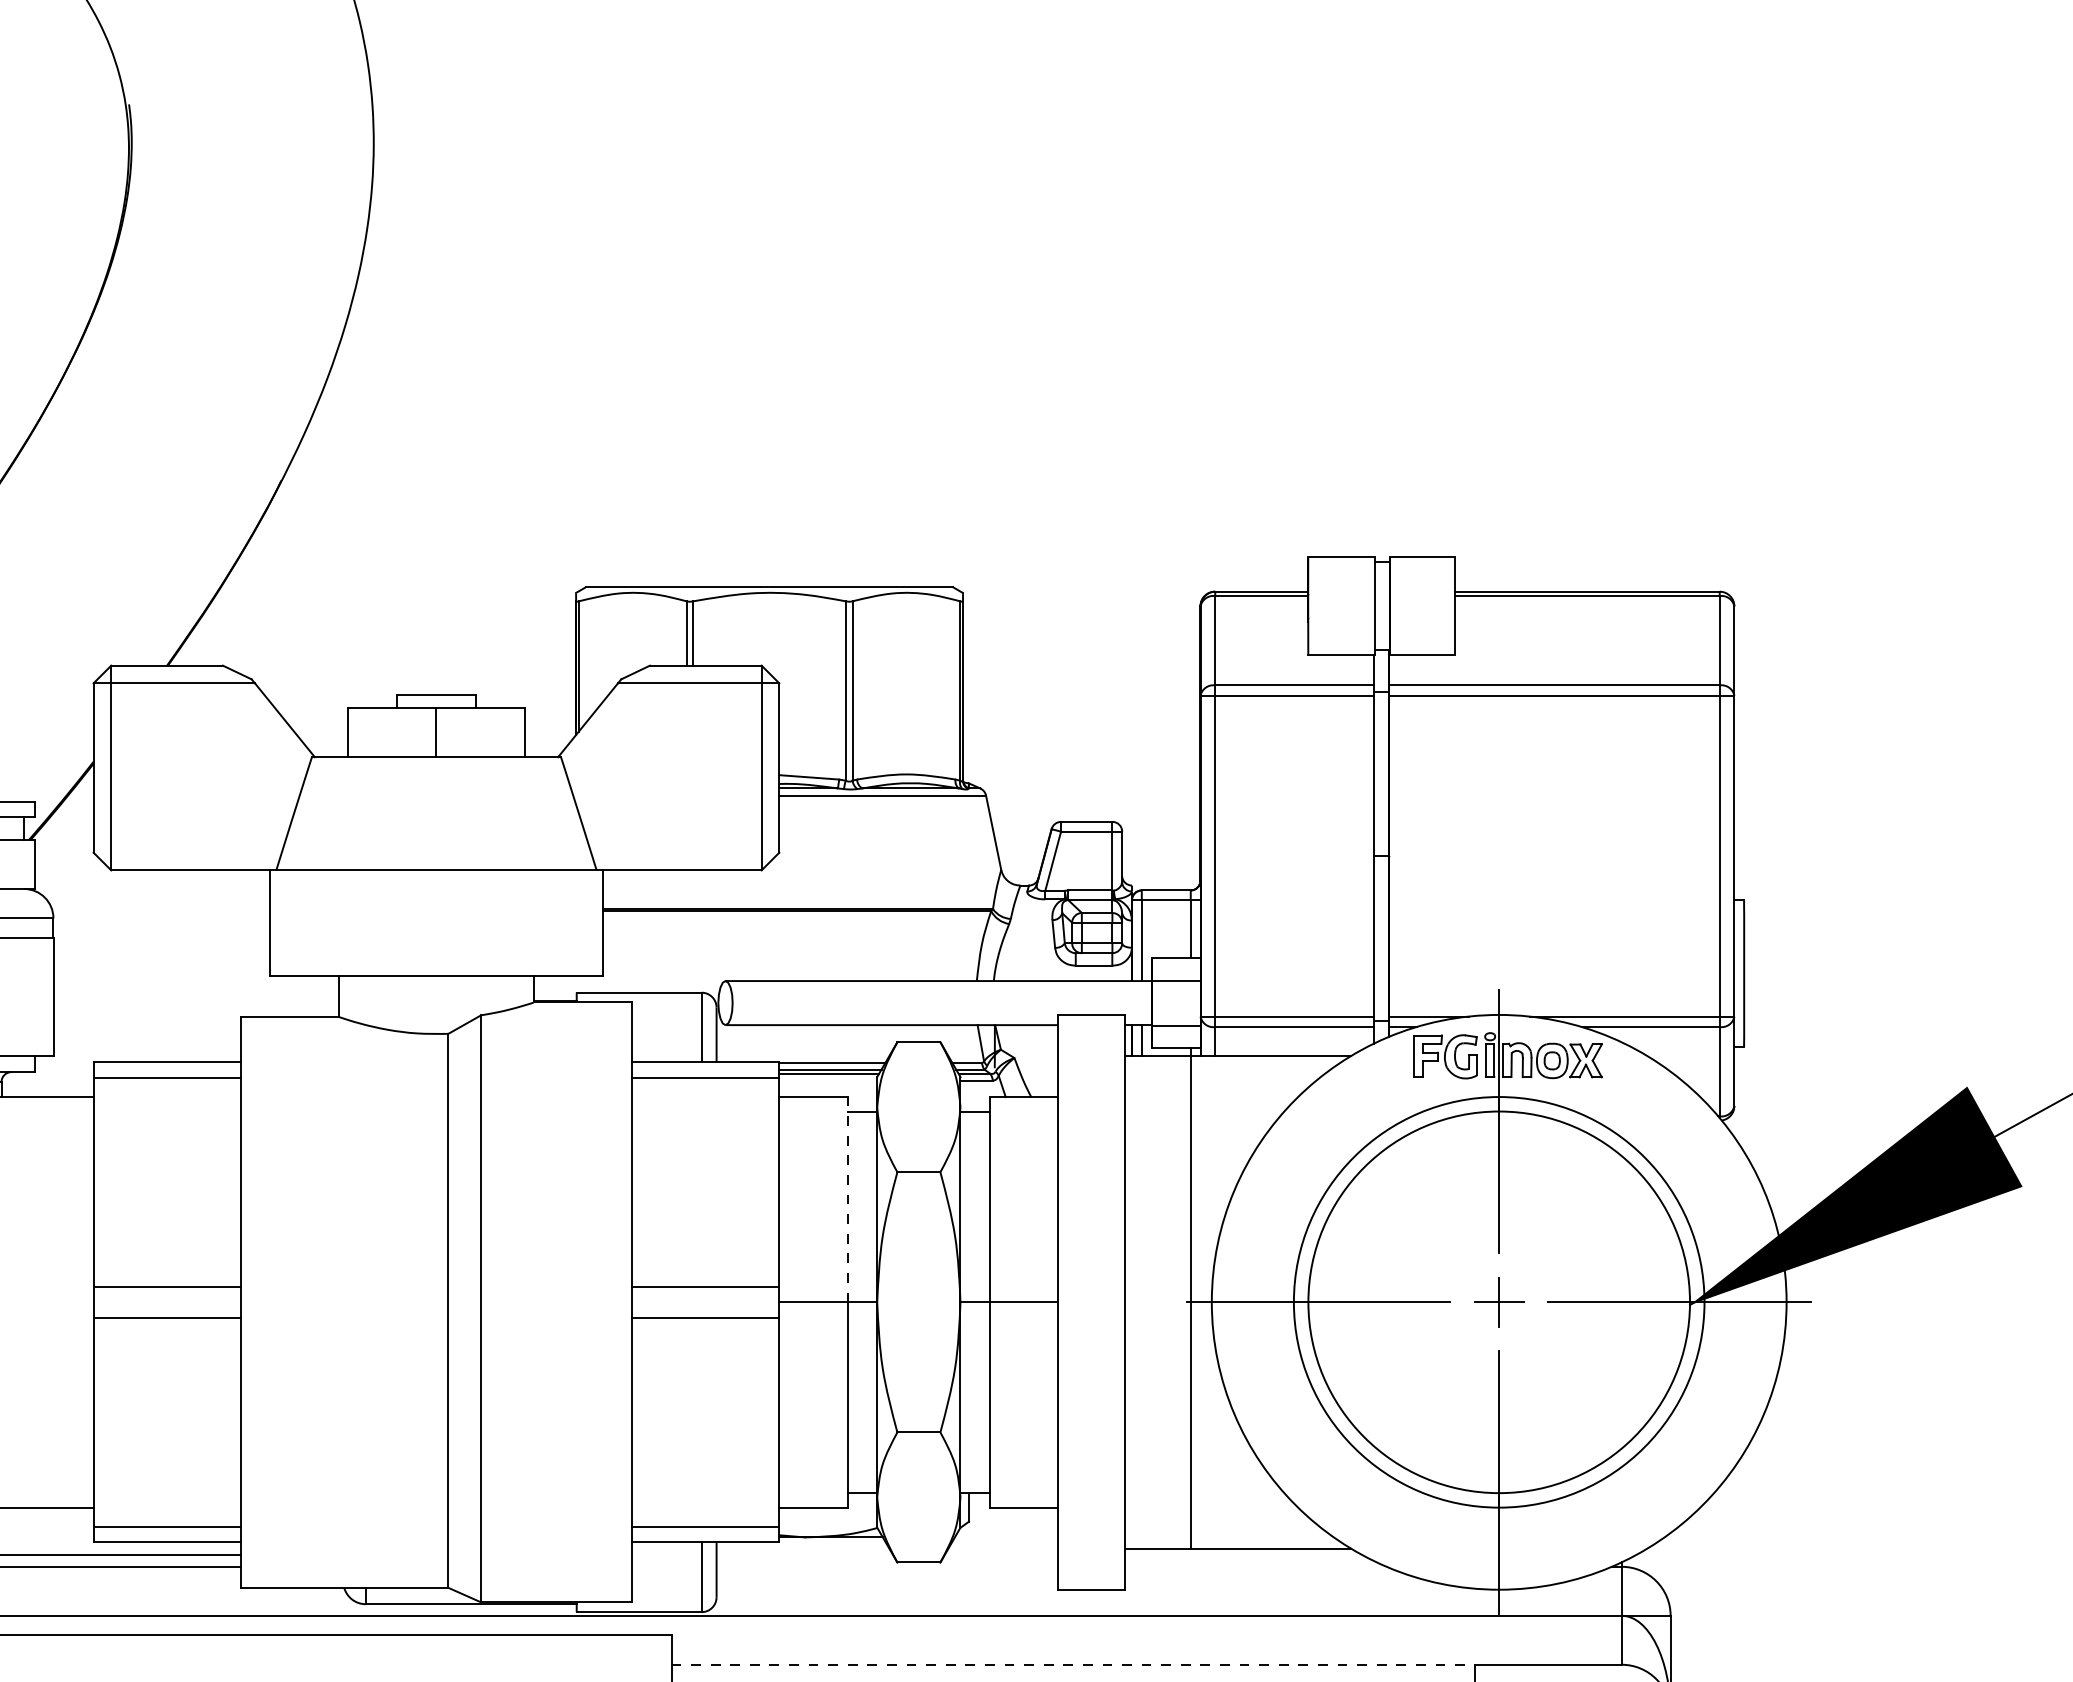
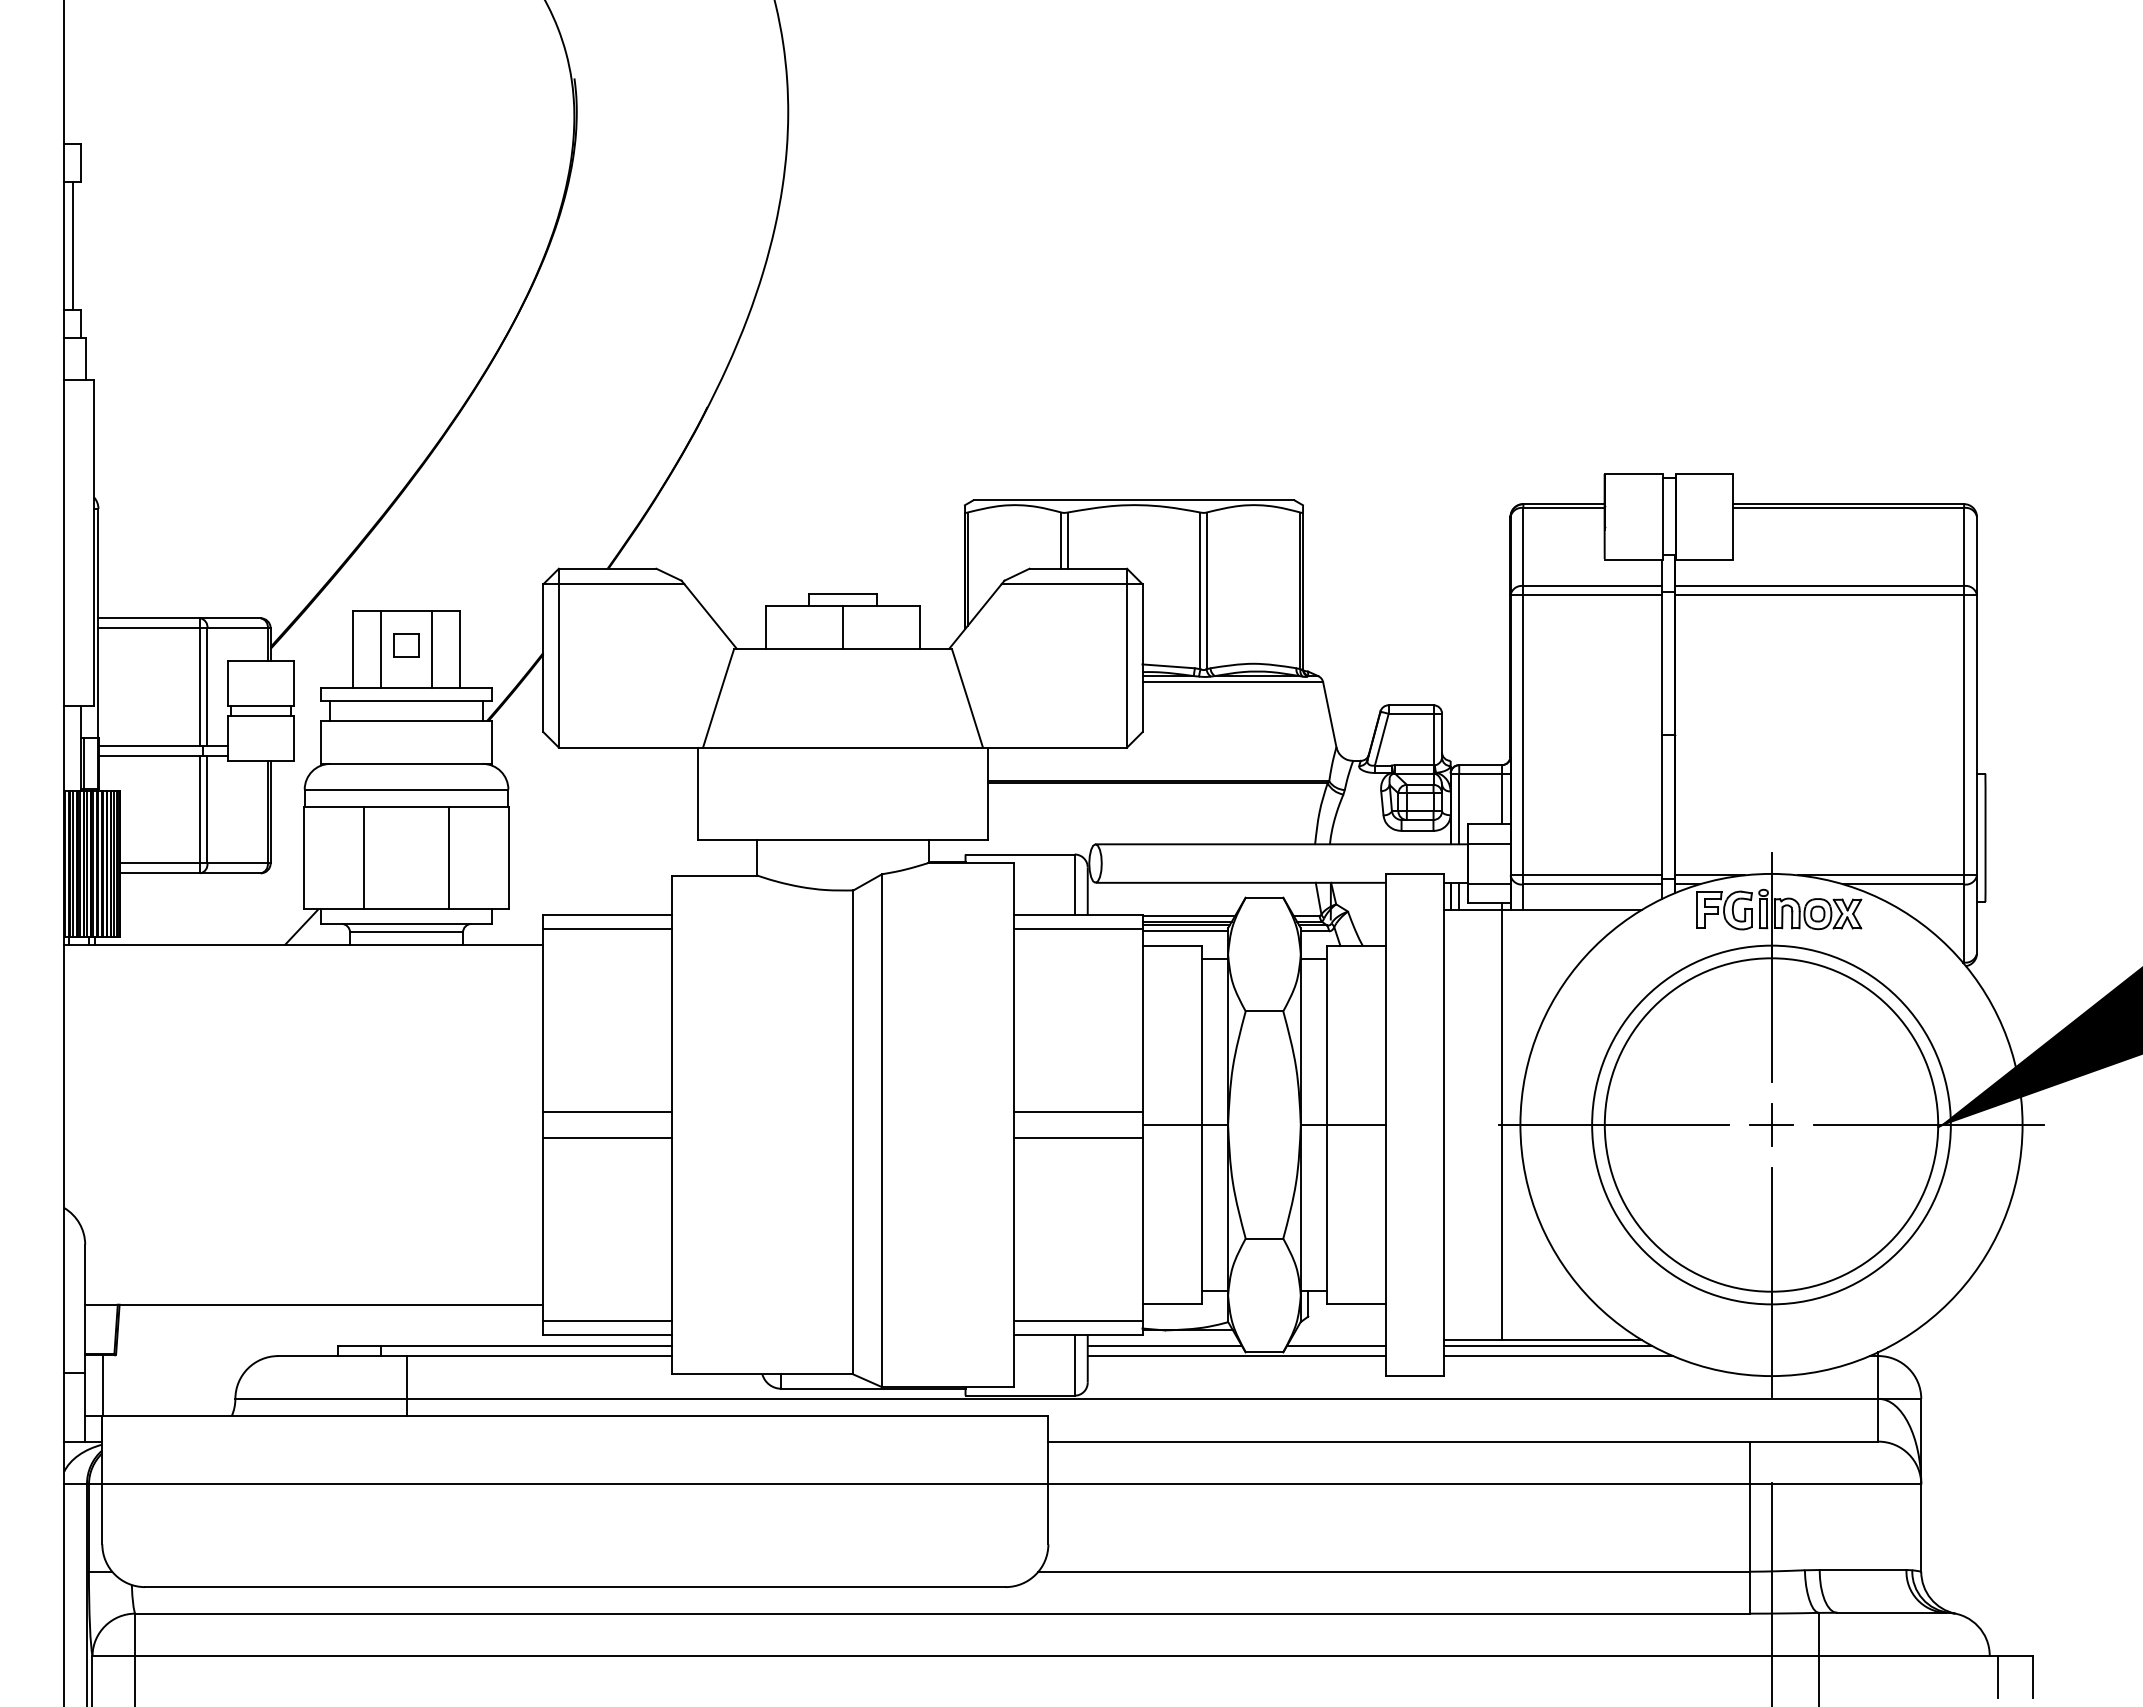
line: (828, 1080) -> (1185, 931), added
line: (847, 1199) -> (1202, 1035), dashed -> solid
line: (804, 1554) -> (1164, 1345), added
line: (1001, 1554) -> (1336, 1345), added
line: (1243, 1554) -> (1548, 1345), added
line: (886, 1567) -> (1236, 1356), added
line: (1255, 1567) -> (1558, 1356), added
line: (1073, 1664) -> (1399, 1441), dashed -> solid

